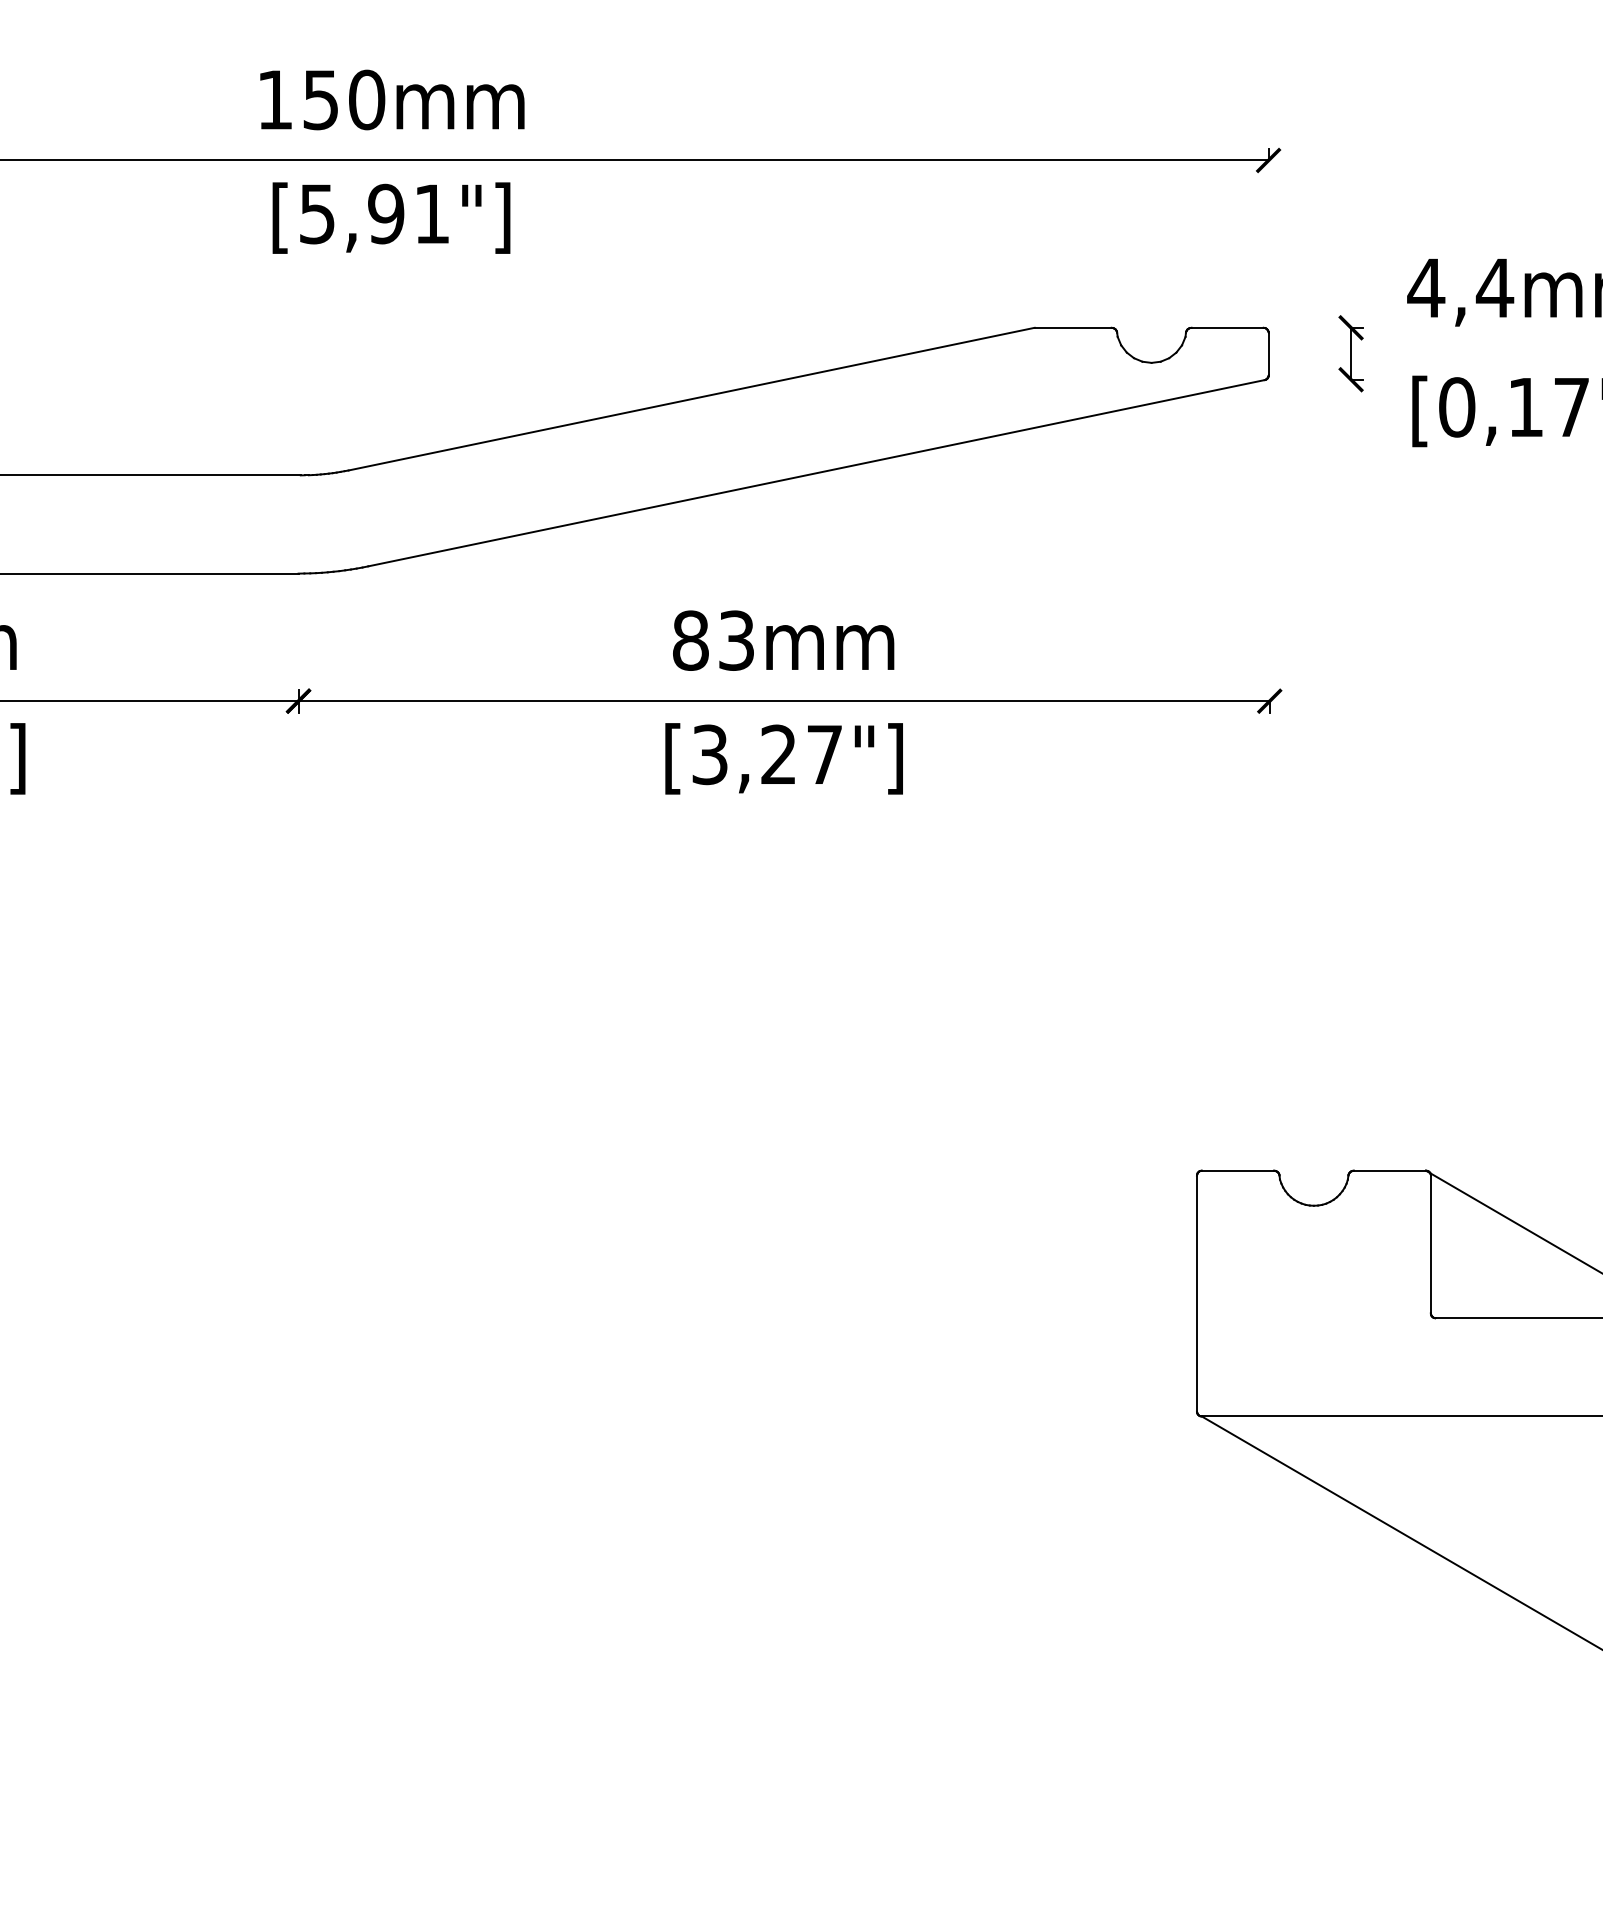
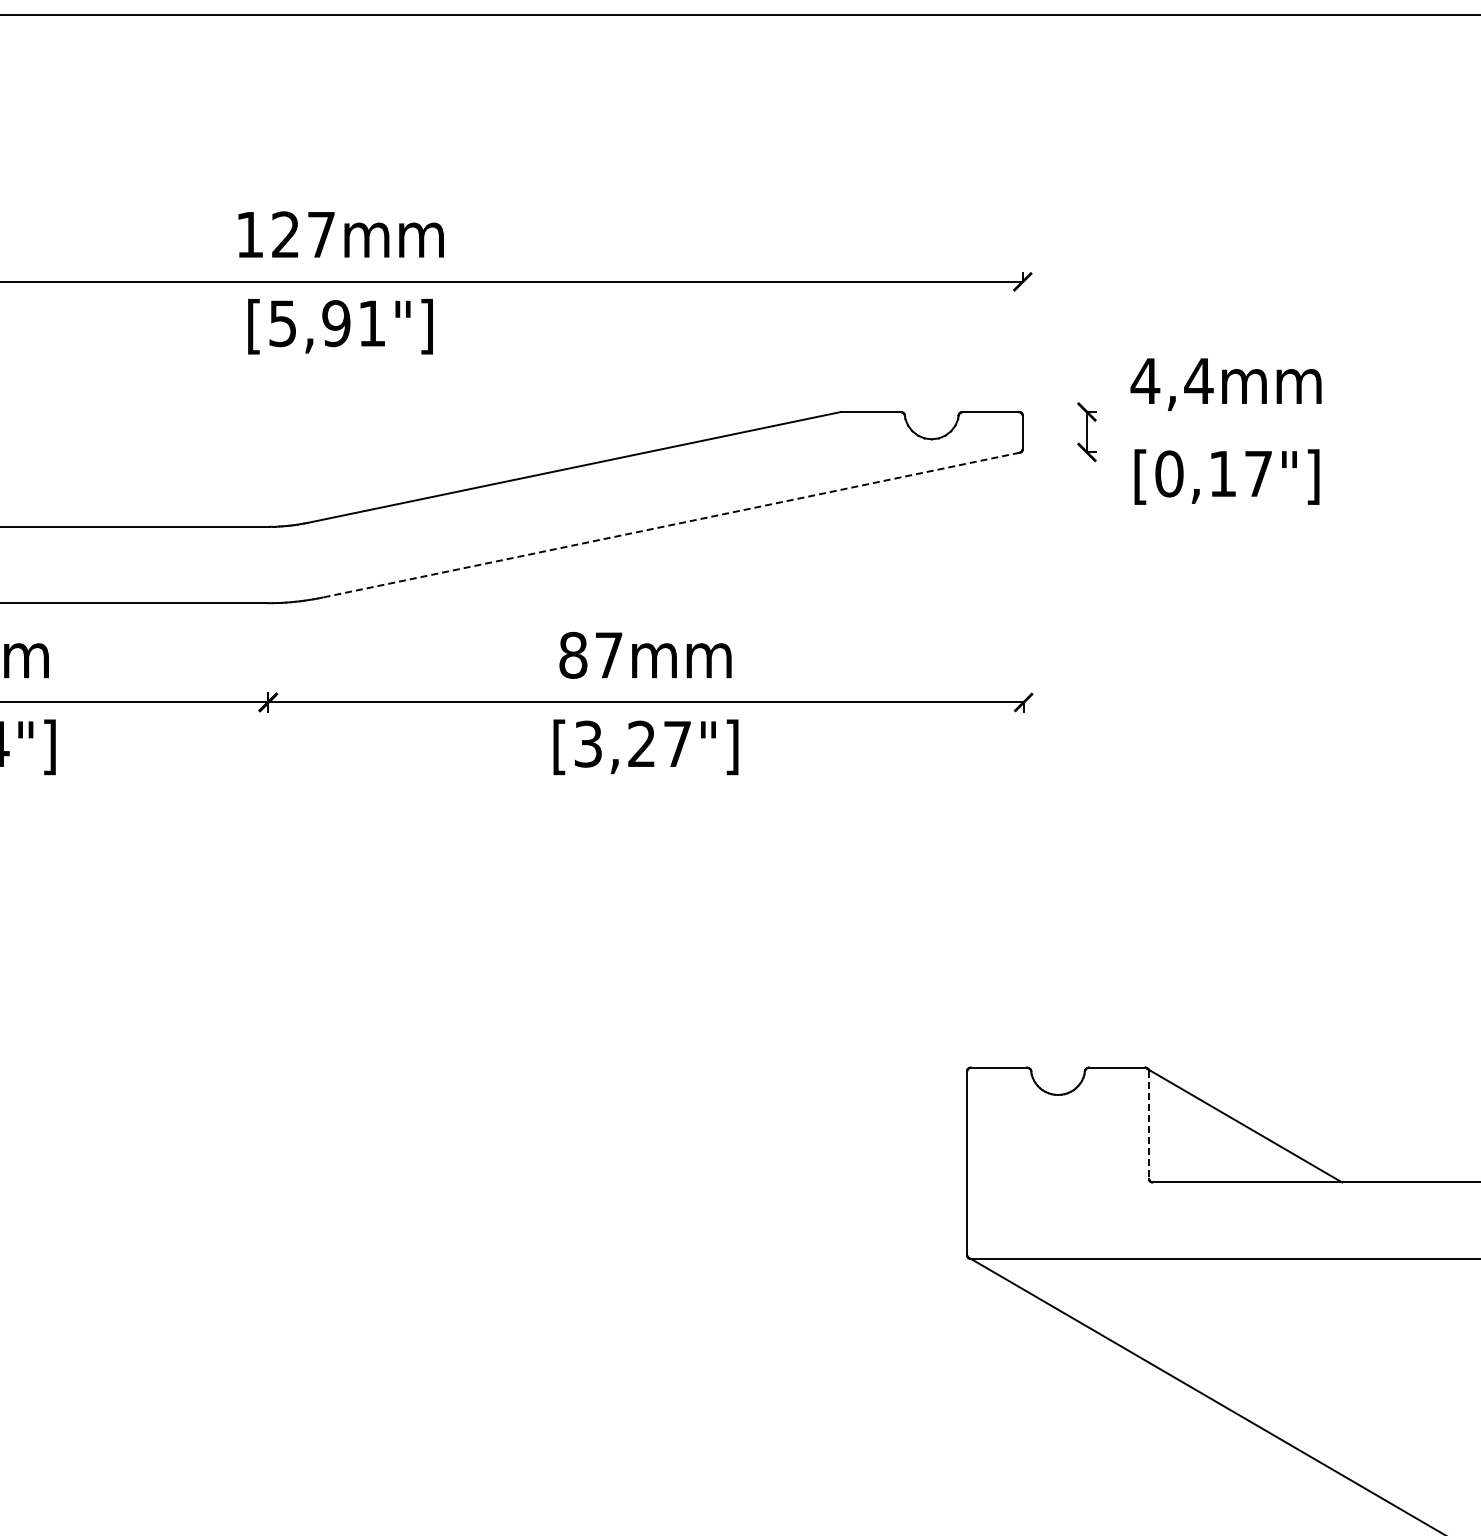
text: (343, 99) -> (303, 234), 150mm -> 127mm
line: (815, 473) -> (670, 525), solid -> dashed
text: (735, 639) -> (608, 654), 83mm -> 87mm
line: (1431, 1245) -> (1149, 1125), solid -> dashed

